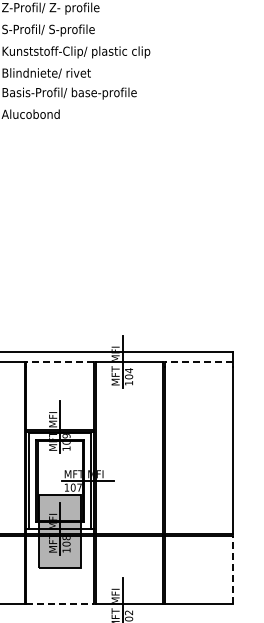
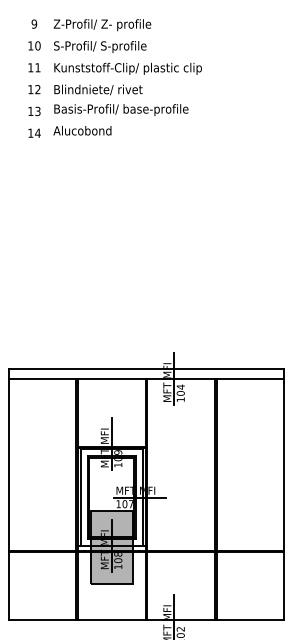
line: (59, 362) -> (111, 378), dashed -> solid
line: (198, 362) -> (250, 378), dashed -> solid
line: (232, 570) -> (284, 586), dashed -> solid
line: (59, 604) -> (111, 620), dashed -> solid

